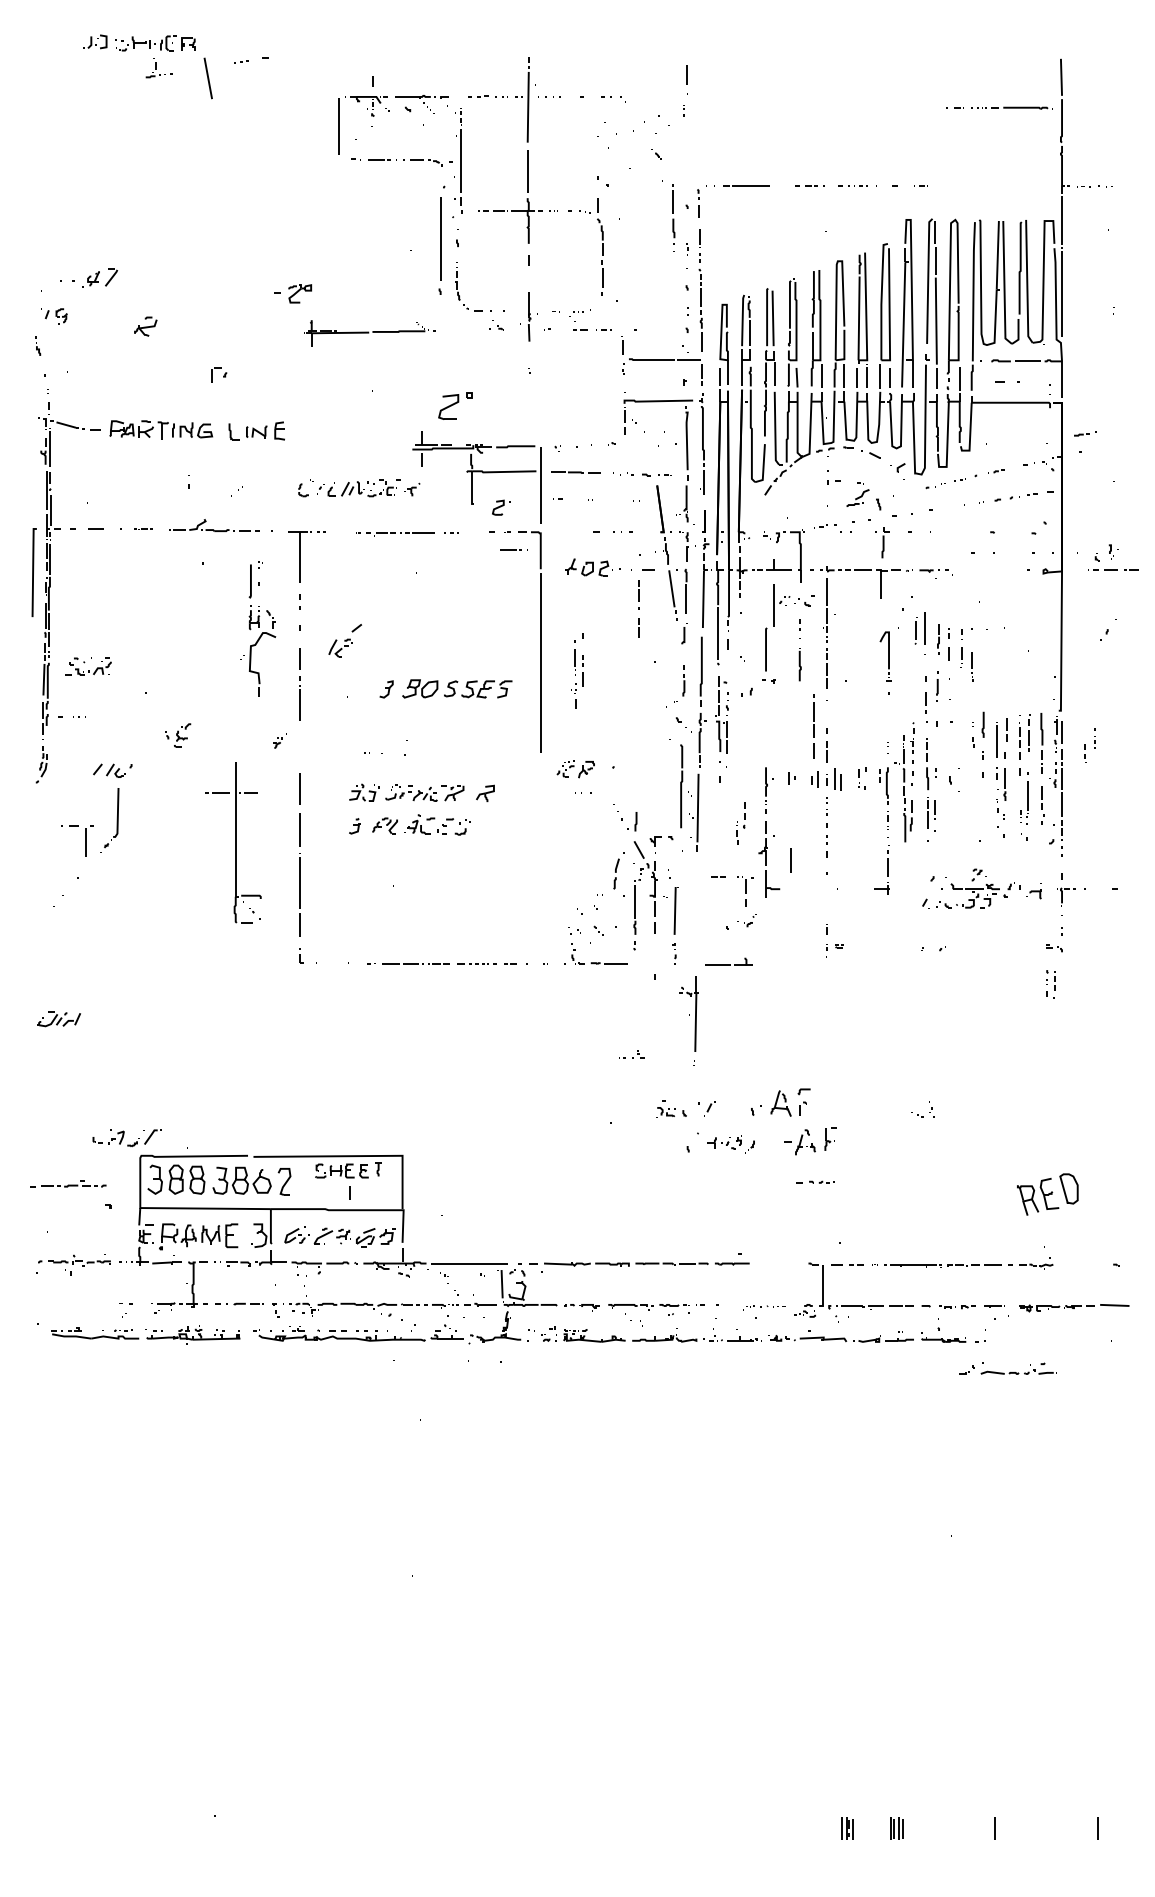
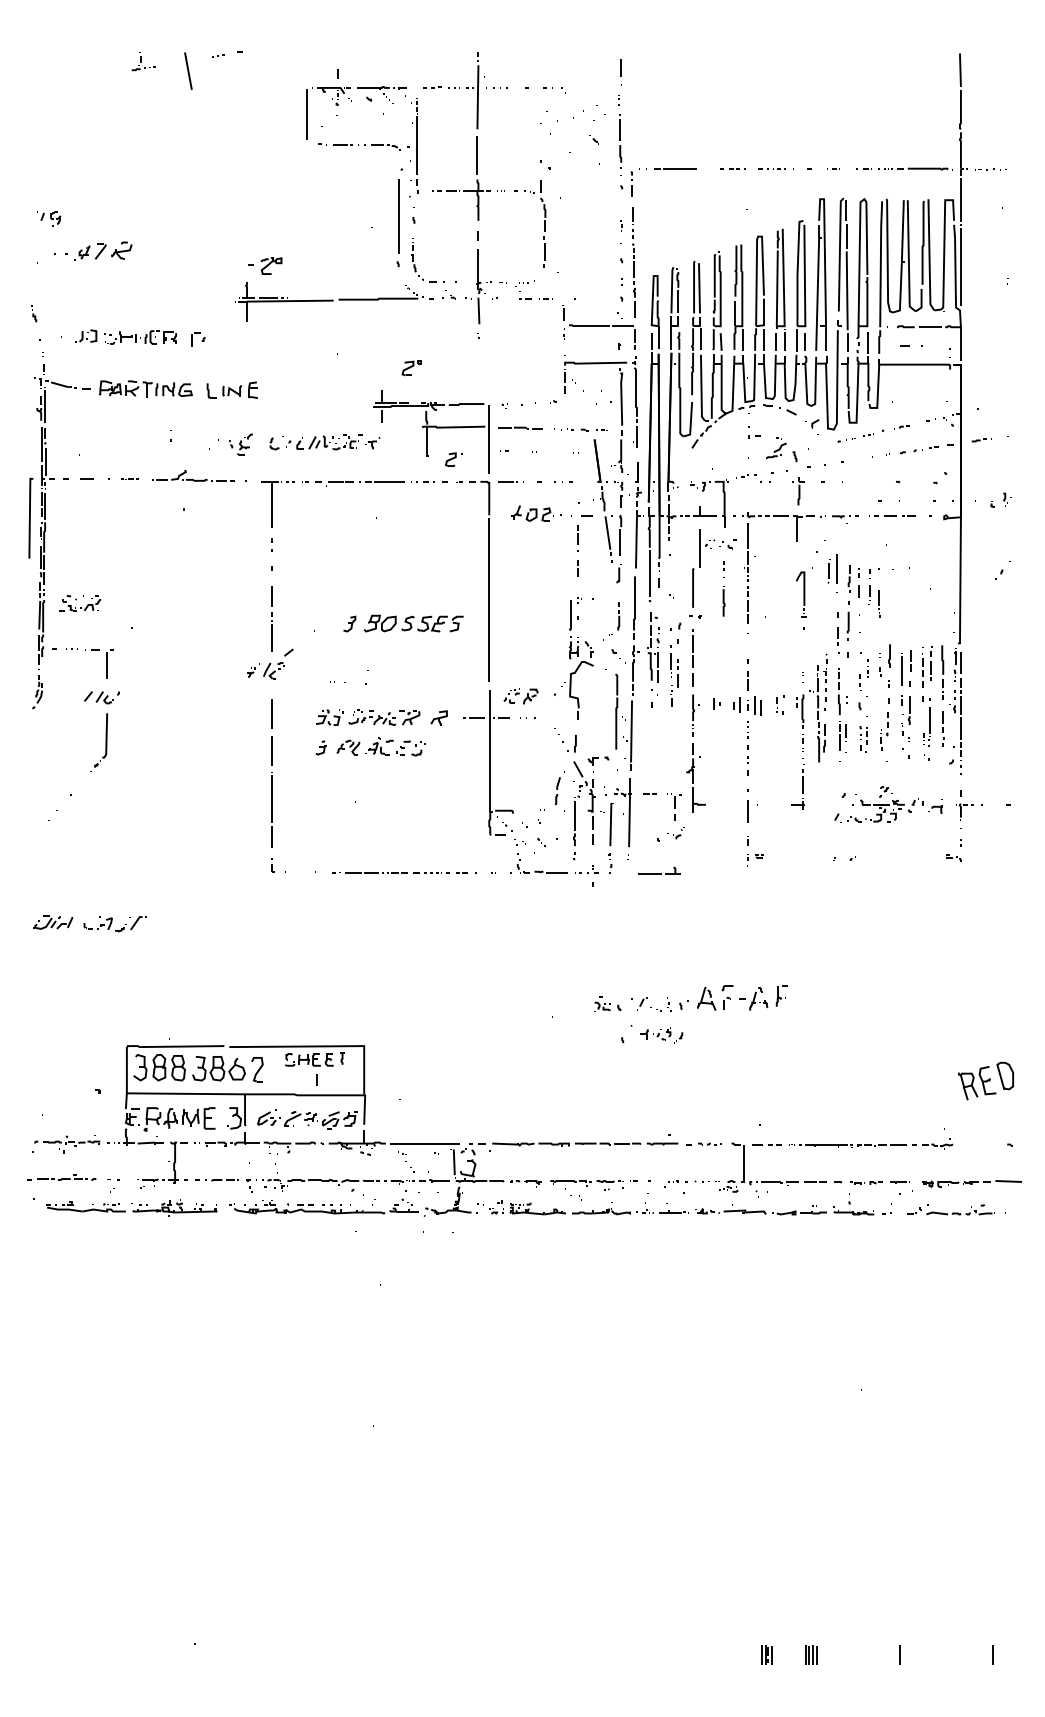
part: (138, 42) -> (125, 336), moved
part: (999, 107) -> (904, 168), moved
part: (673, 218) -> (620, 144), moved
part: (54, 316) -> (49, 218), moved
part: (528, 316) -> (478, 286), size x1.67
part: (145, 326) -> (121, 250), moved
part: (369, 332) -> (334, 301), size x1.67
part: (454, 407) -> (411, 368), size x0.62
part: (1084, 434) -> (981, 440), moved
part: (407, 534) -> (368, 483), size x1.43
line: (513, 549) -> (510, 481), moved
line: (1113, 569) -> (892, 515), moved
part: (258, 629) -> (577, 658), moved
part: (345, 640) -> (278, 663), moved
part: (578, 670) -> (674, 672), moved
part: (936, 685) -> (847, 620), size x1.43
line: (812, 726) -> (692, 657), moved
part: (177, 735) -> (240, 444), moved
part: (1089, 745) -> (863, 674), moved
part: (741, 823) -> (884, 731), moved
part: (85, 840) -> (106, 663), moved
part: (233, 842) -> (488, 762), moved
line: (789, 861) -> (747, 811), moved
part: (1050, 984) -> (863, 739), moved
part: (688, 1020) -> (622, 818), moved
part: (631, 1054) -> (586, 869), moved
part: (922, 1109) -> (660, 1004), moved
part: (126, 1138) -> (114, 924), moved
part: (810, 1140) -> (763, 997), moved
part: (815, 1181) -> (703, 1143), moved
part: (68, 1183) -> (61, 1177), moved
part: (1047, 1193) -> (985, 1080), moved
part: (764, 1307) -> (691, 1183), size x1.43
part: (1007, 1368) -> (950, 1209), moved

